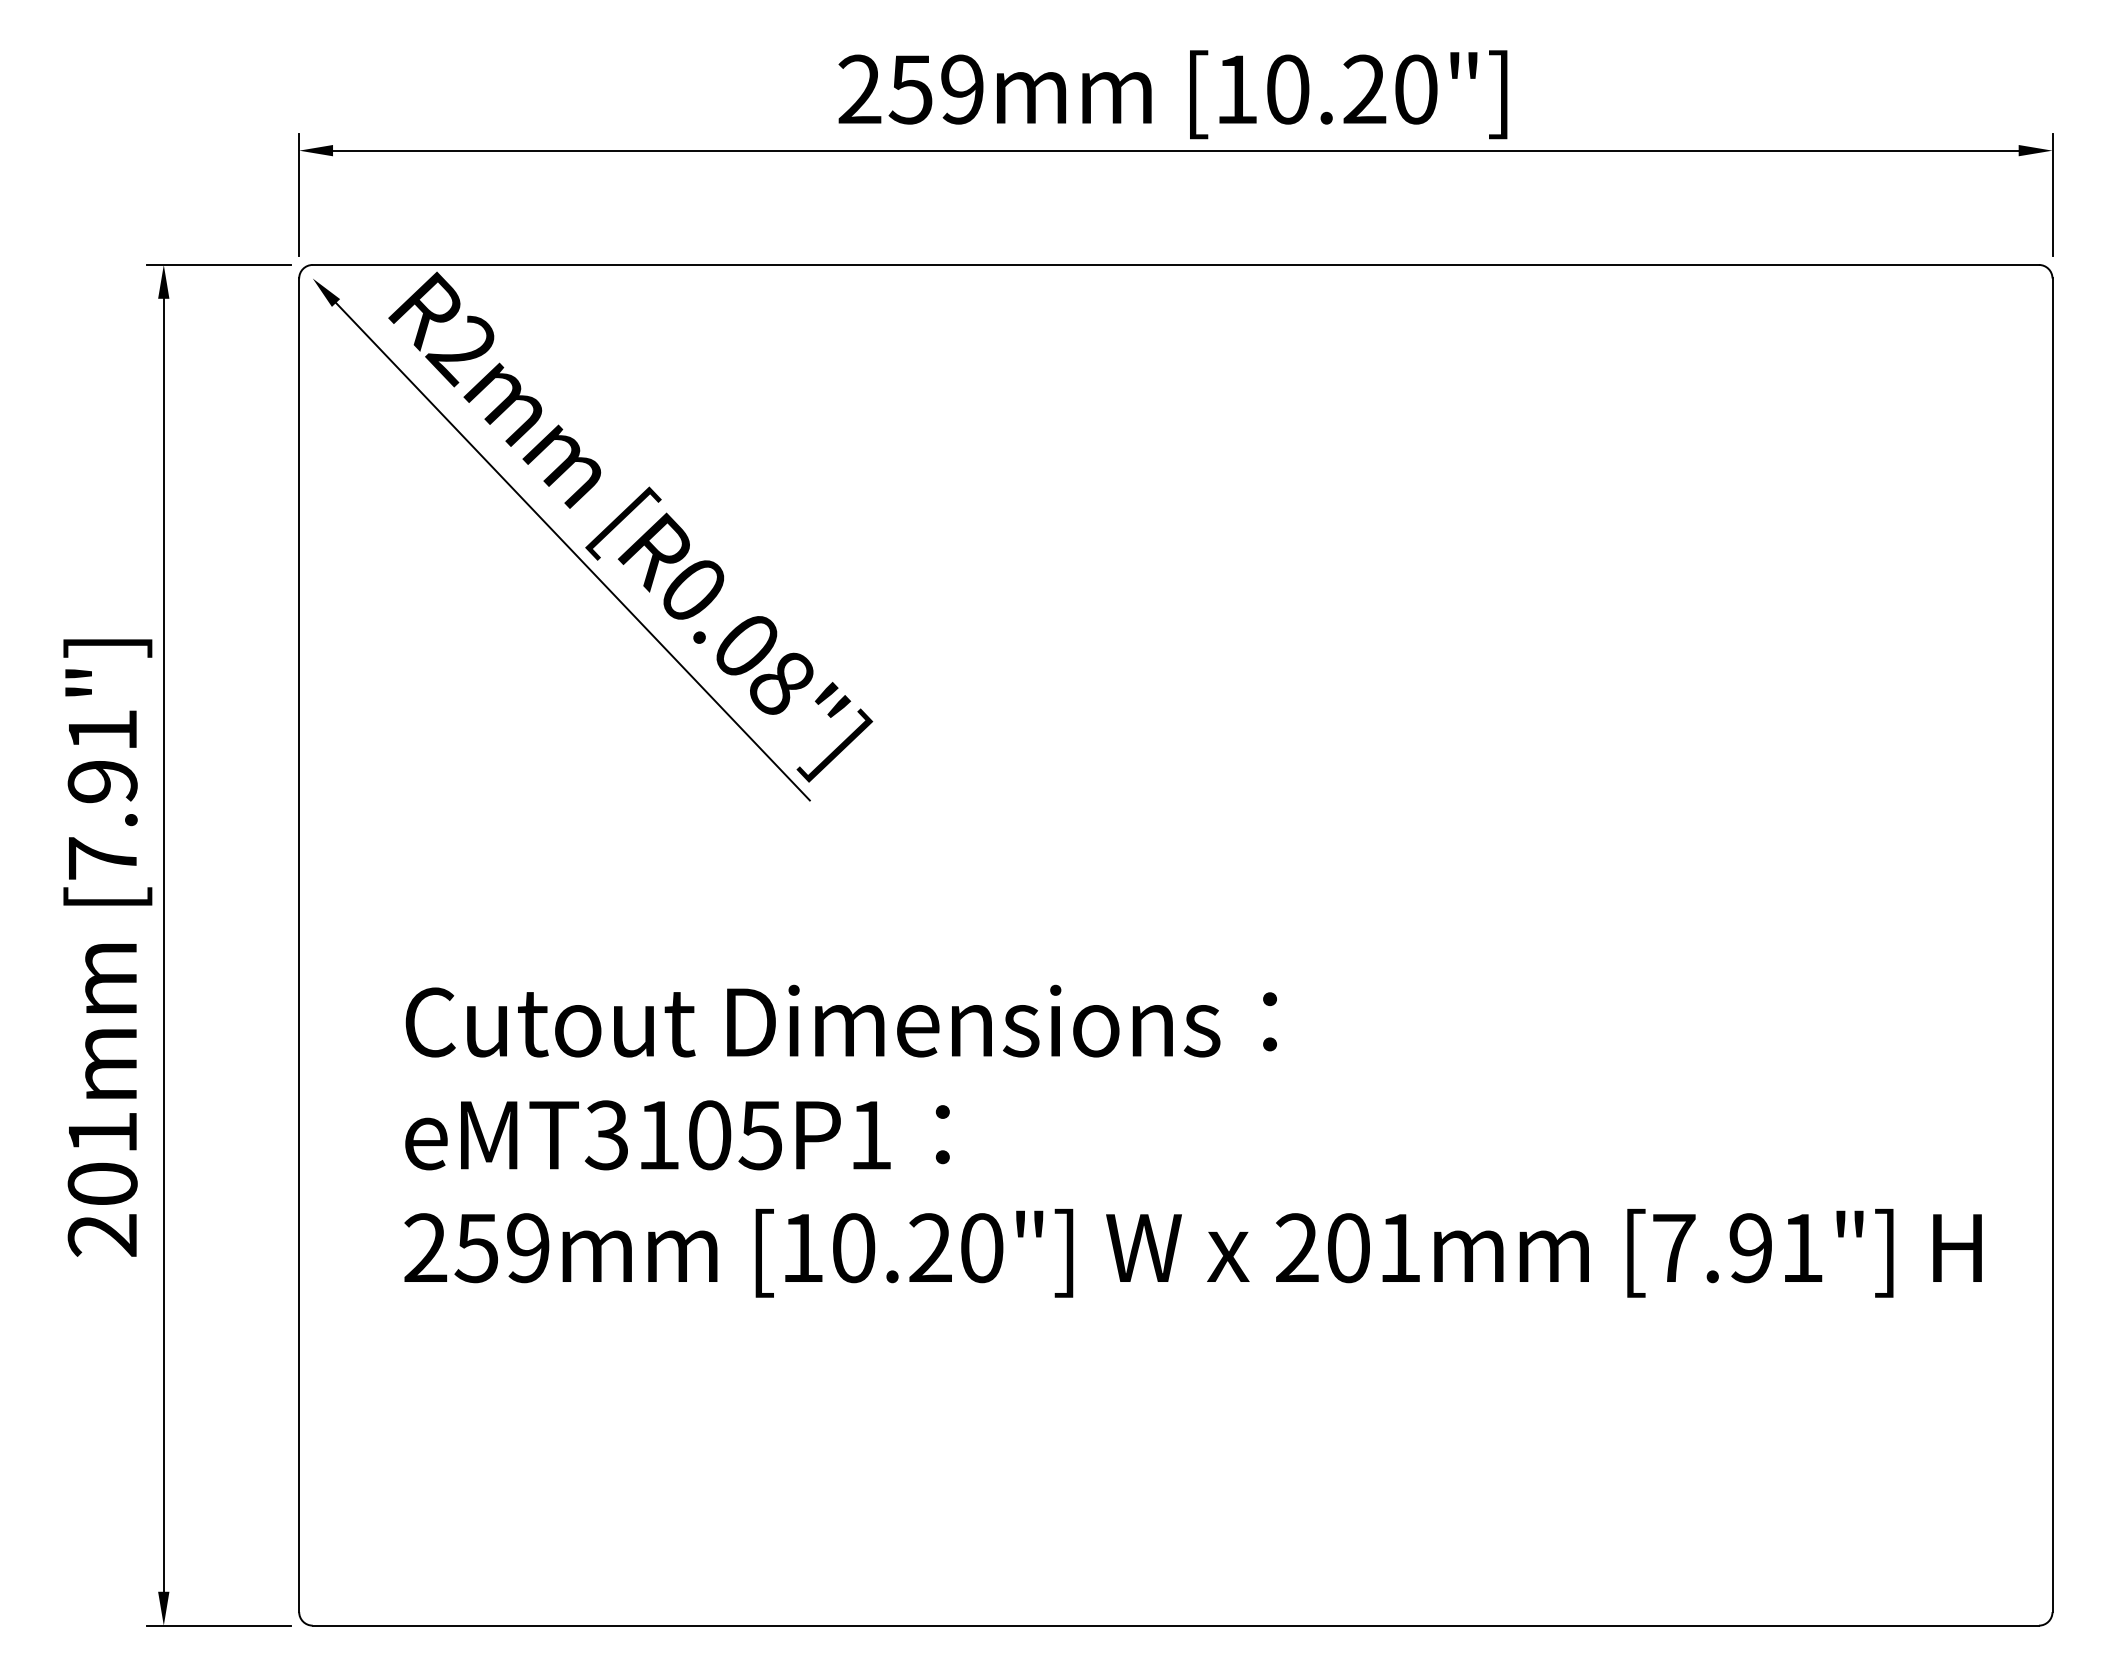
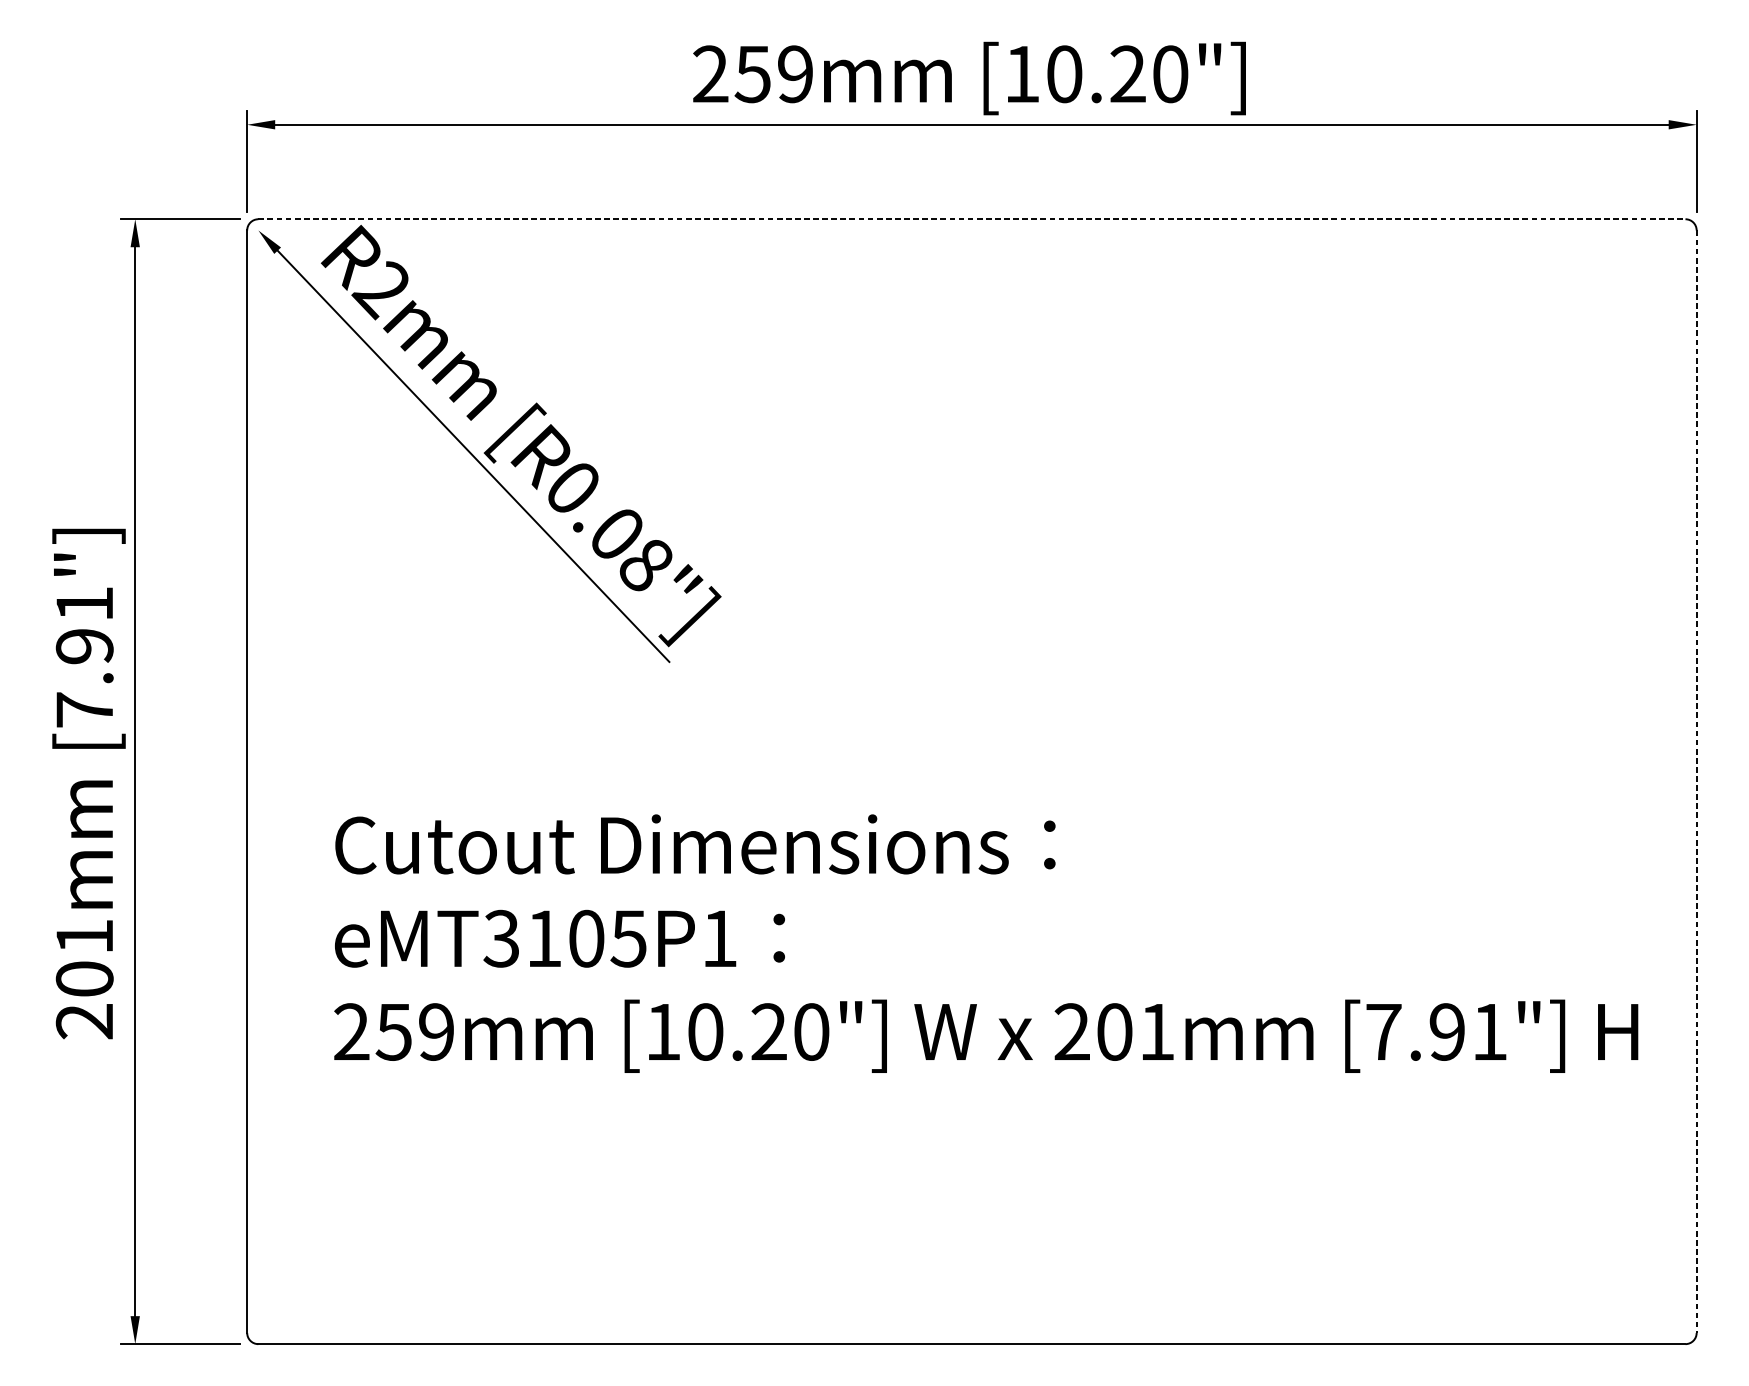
line: (1176, 264) -> (972, 218), solid -> dashed
line: (2052, 945) -> (1696, 781), solid -> dashed

